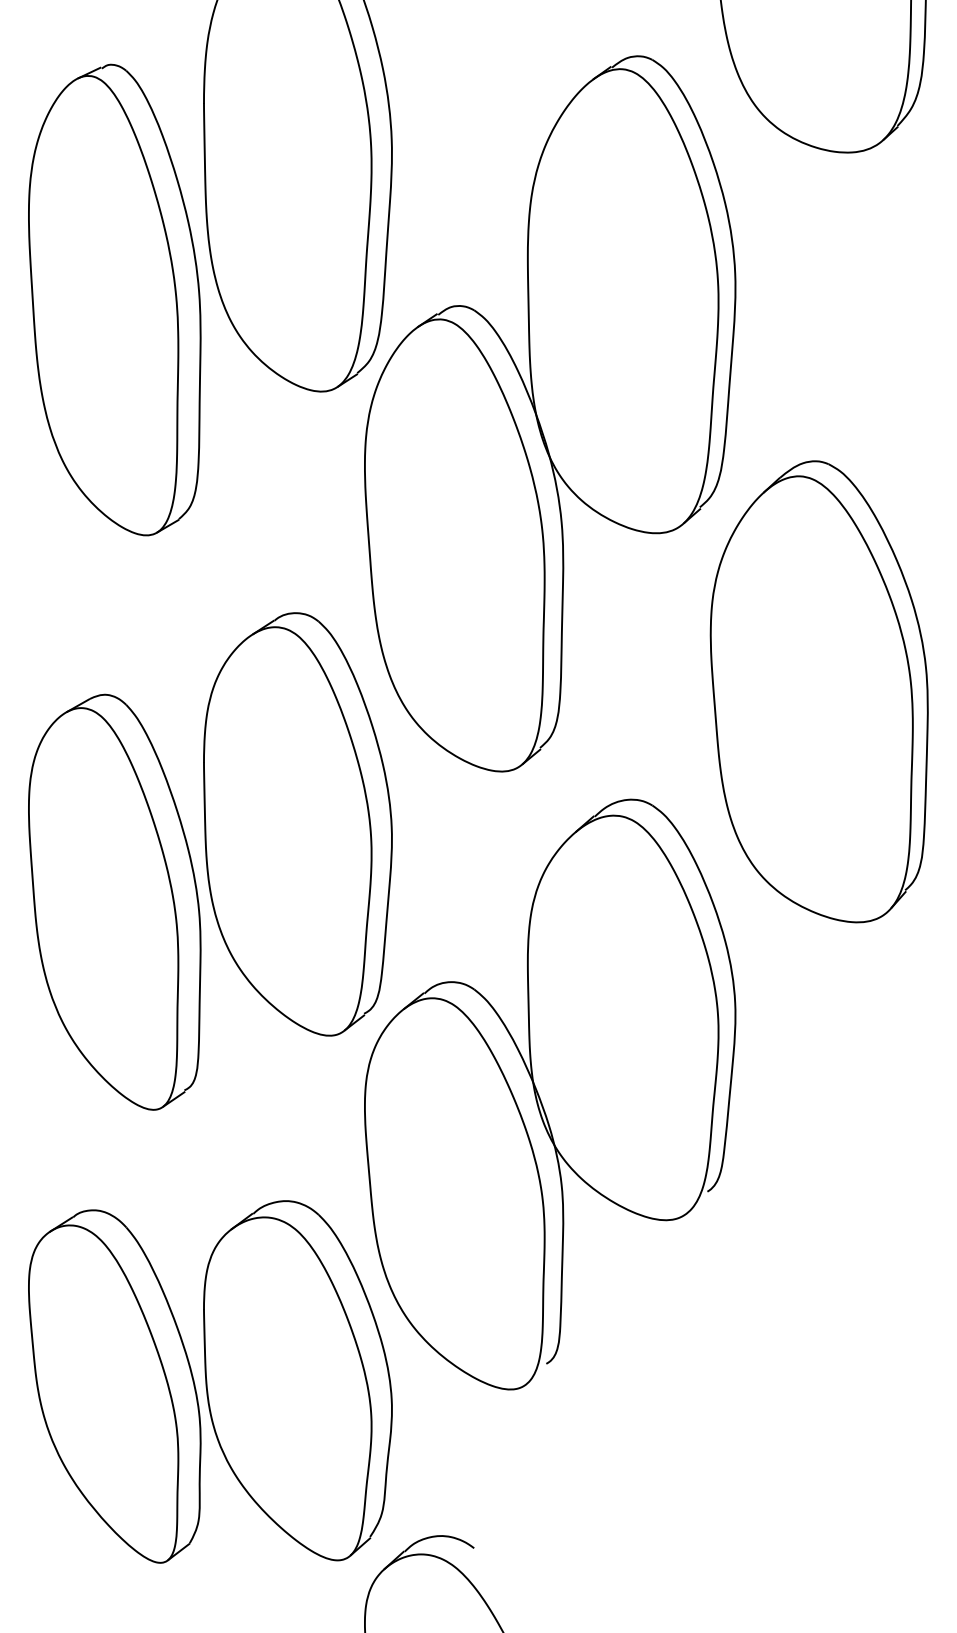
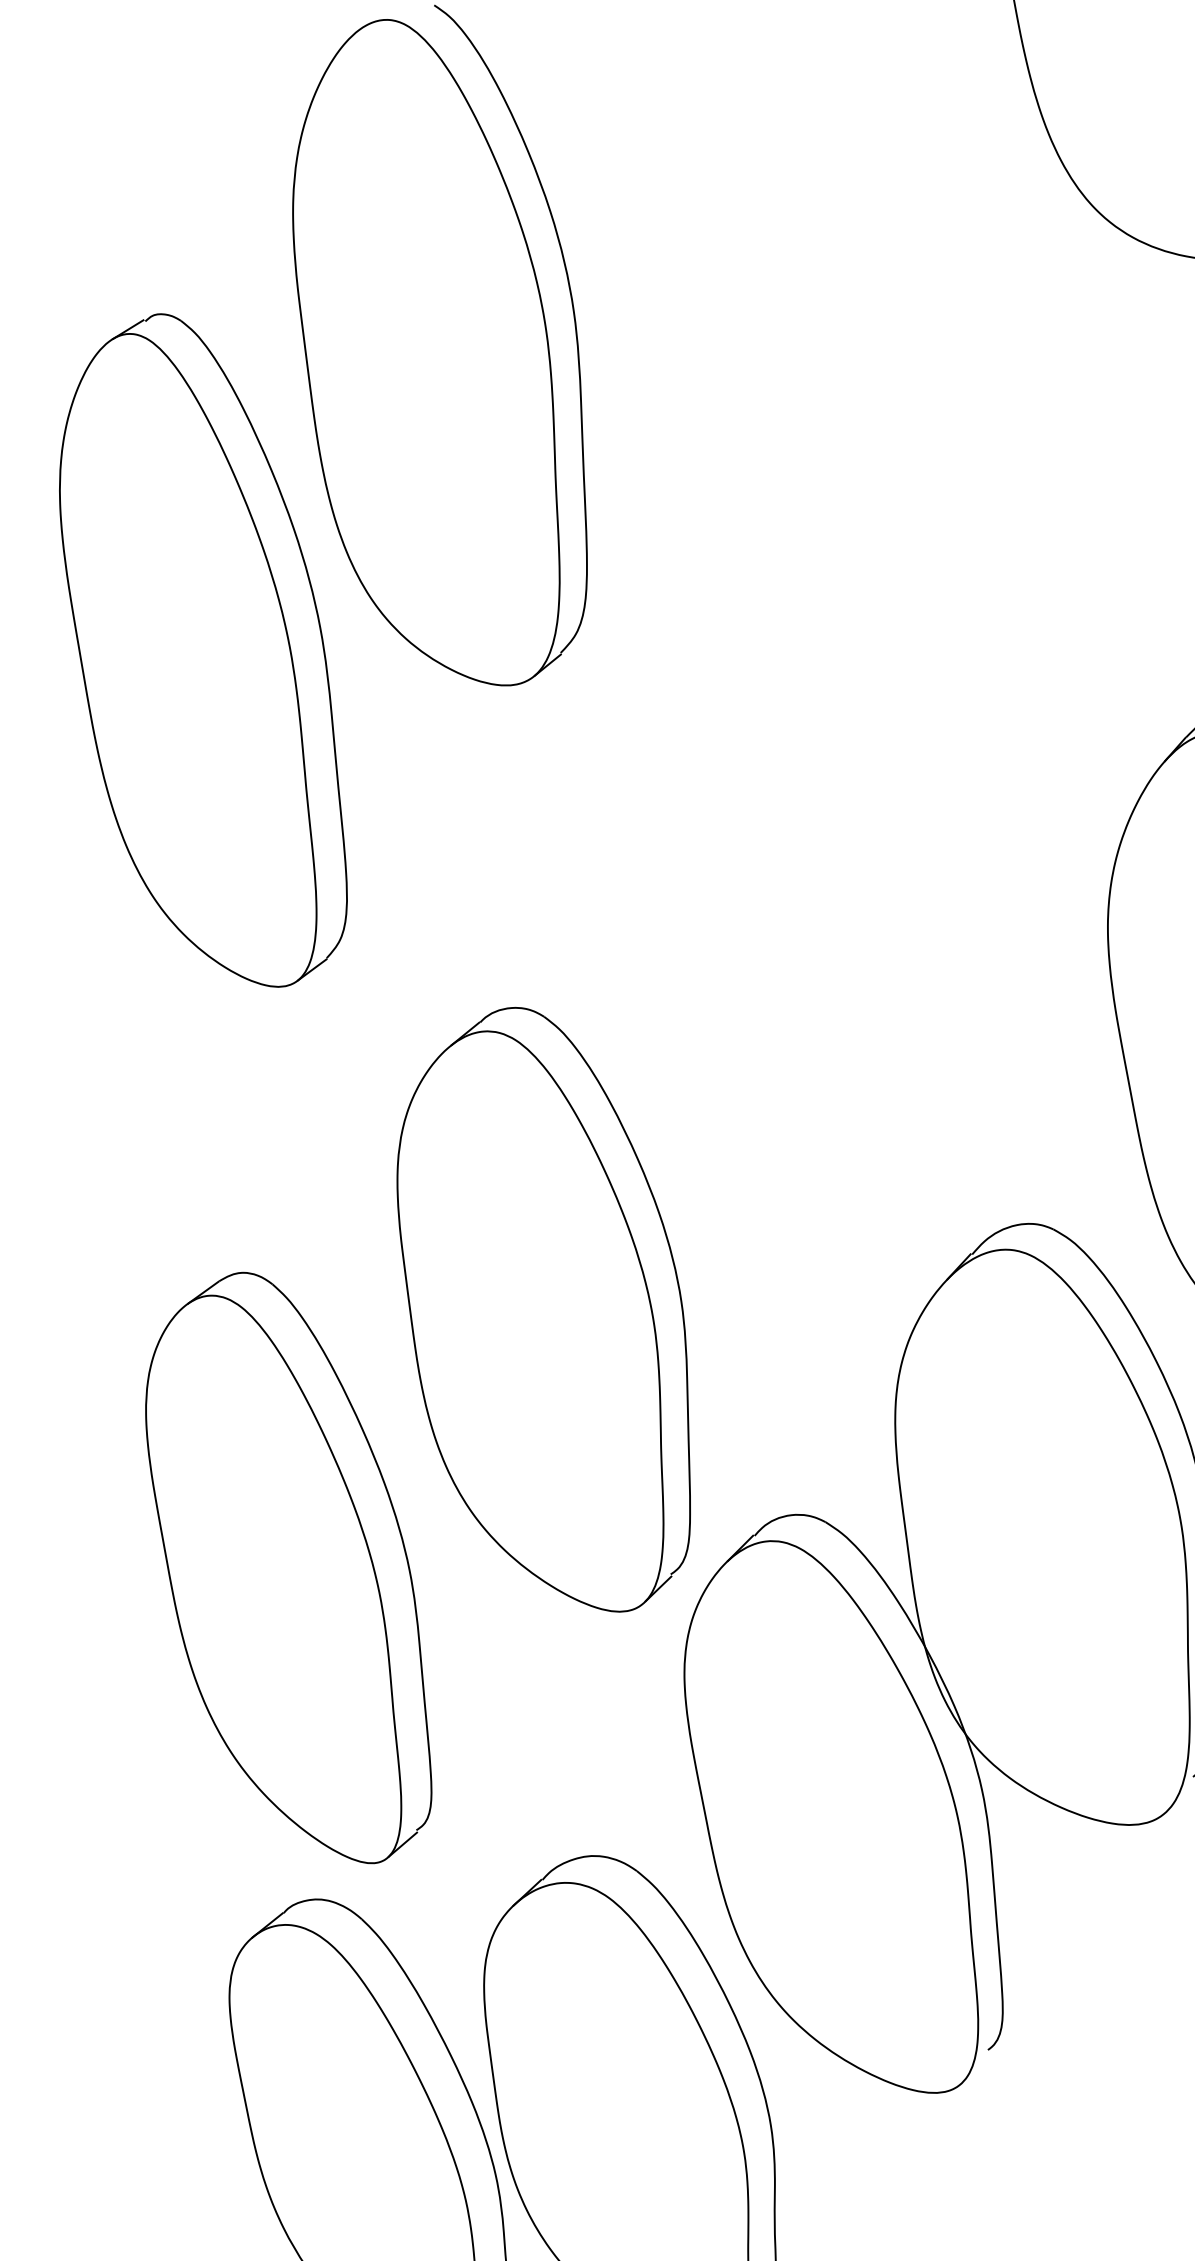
part: (114, 299) -> (199, 651), moved
part: (550, 413) -> (845, 680), removed
part: (114, 901) -> (286, 1569), moved

